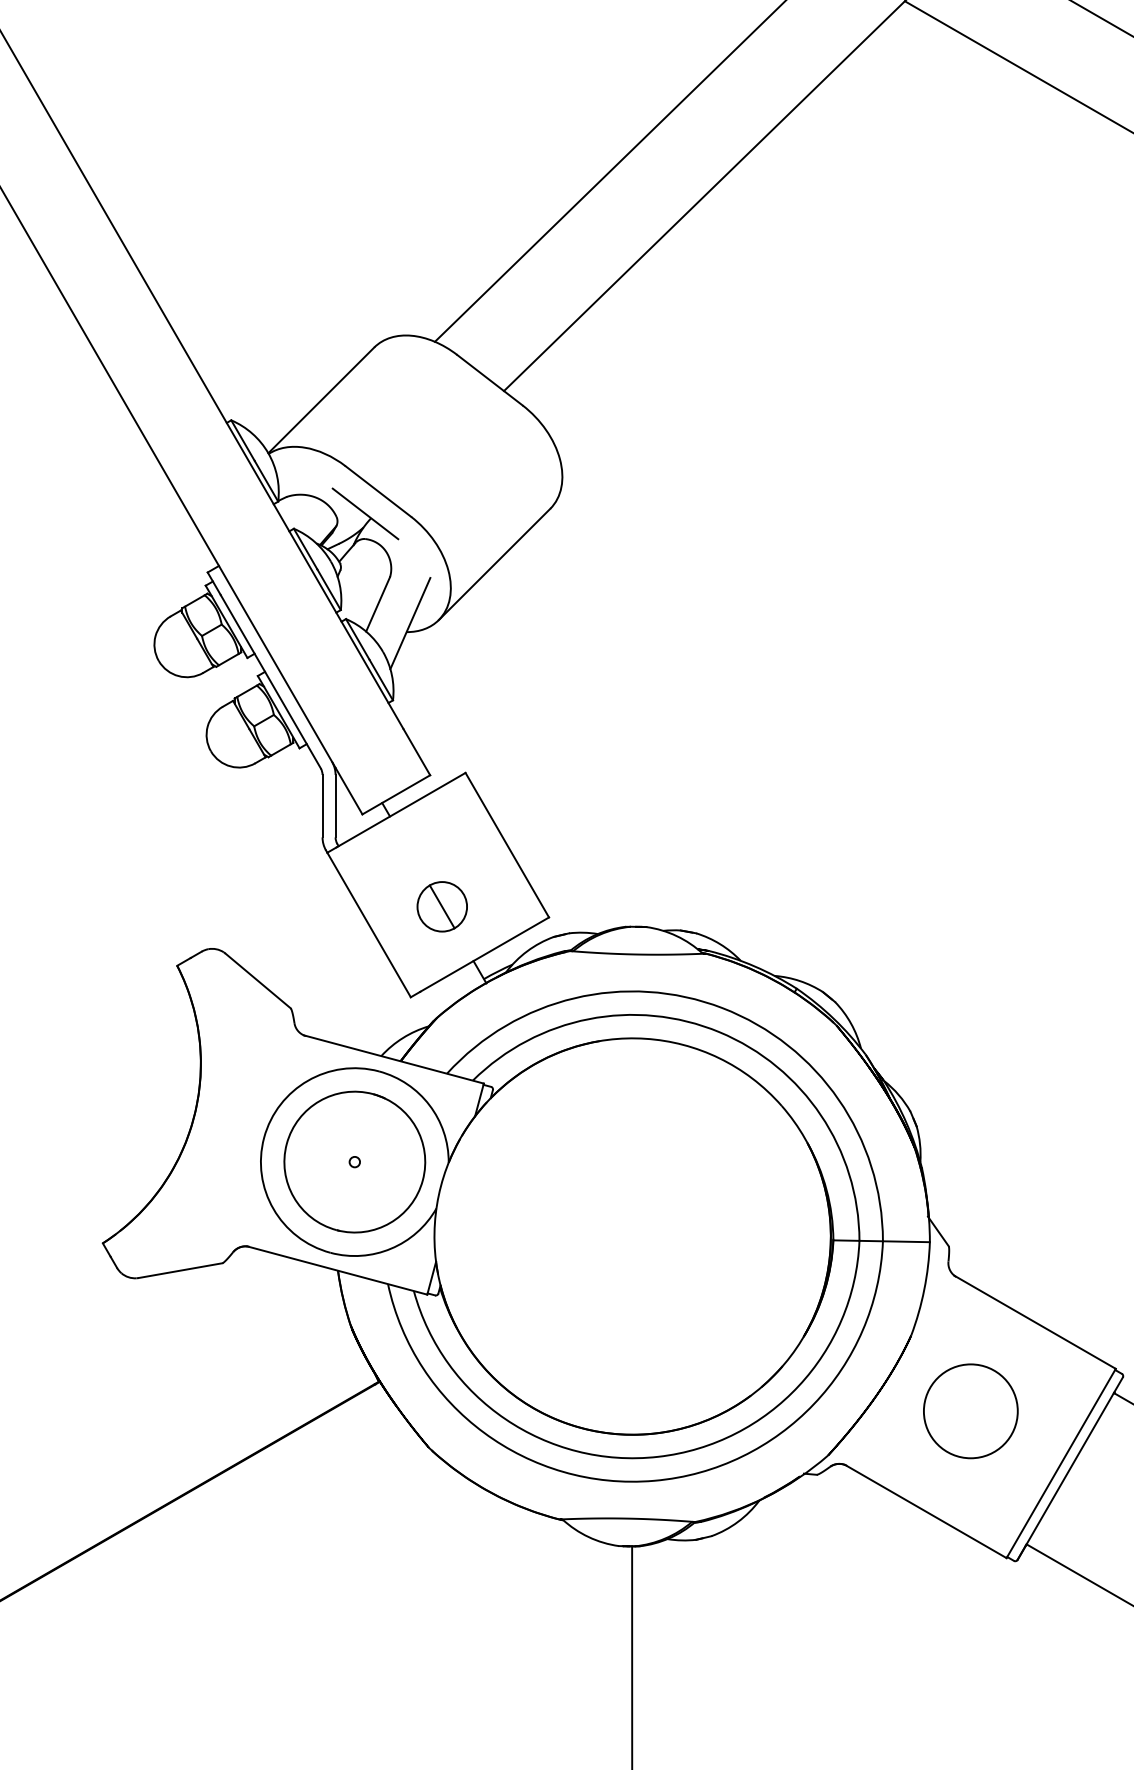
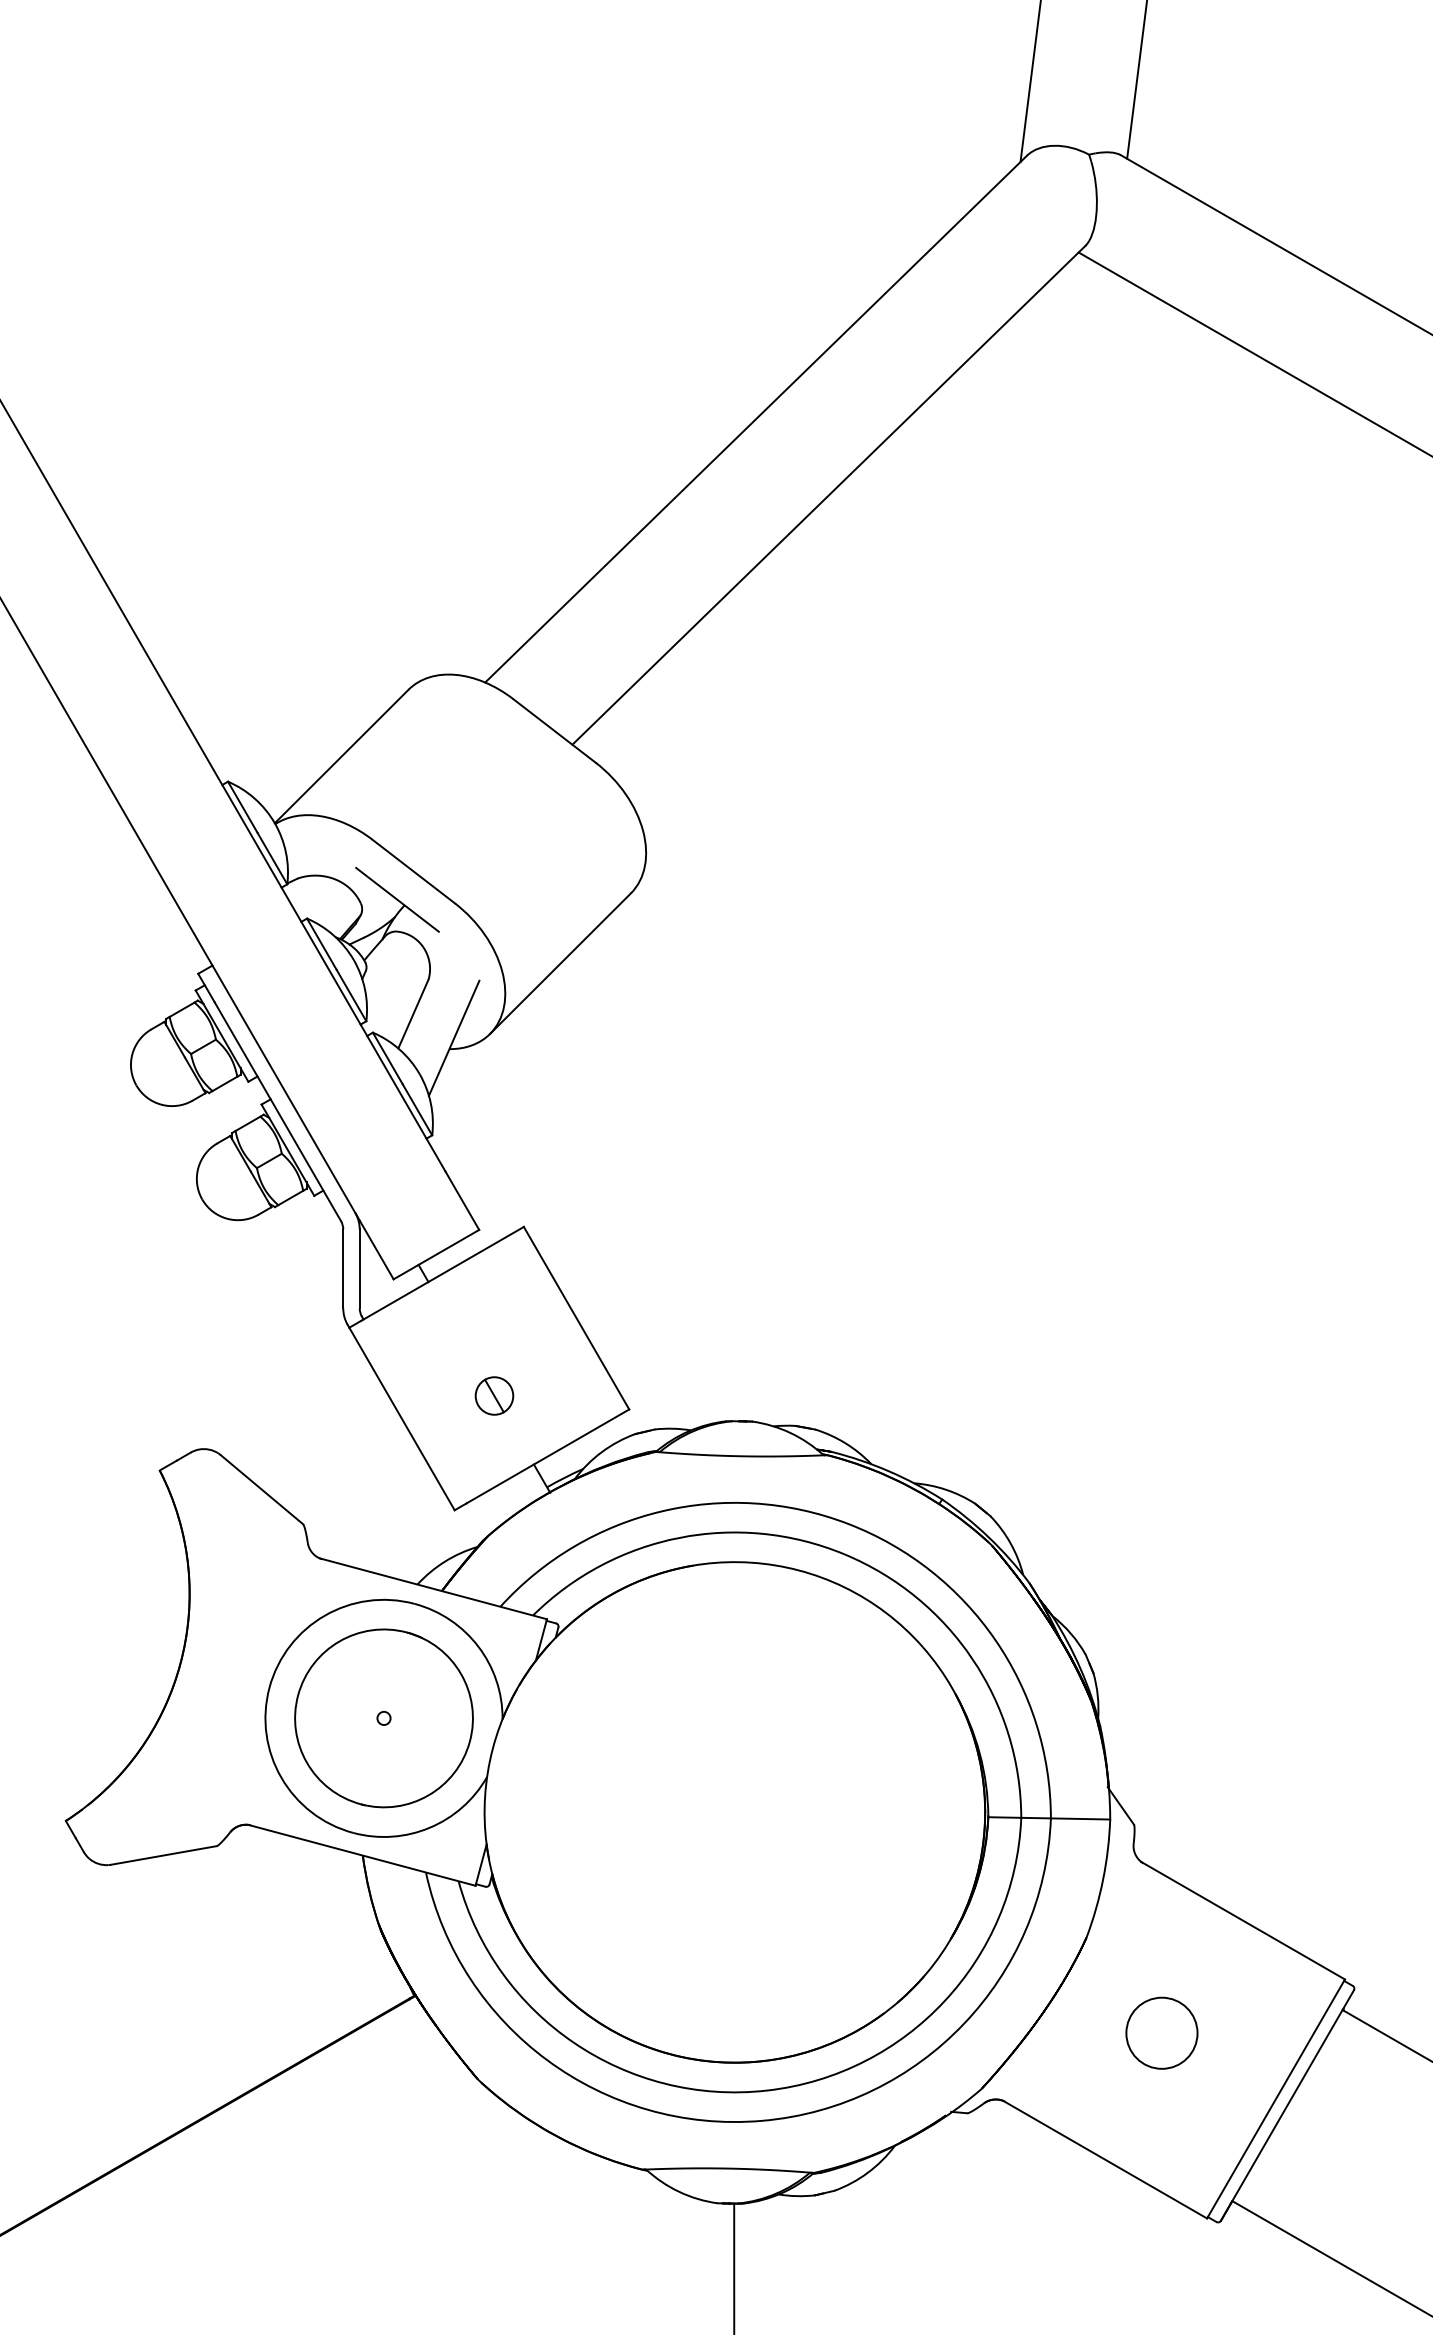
part: (442, 906) -> (494, 1395), size x0.6
circle: (970, 1411) -> (1161, 2033), size x0.6

